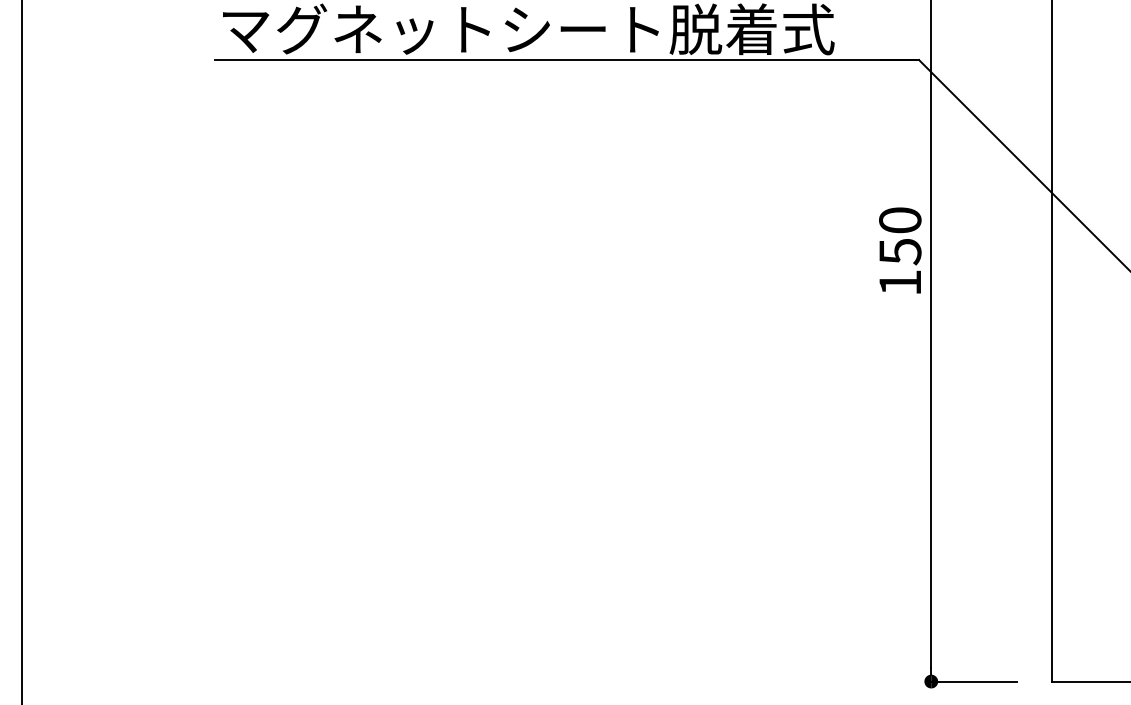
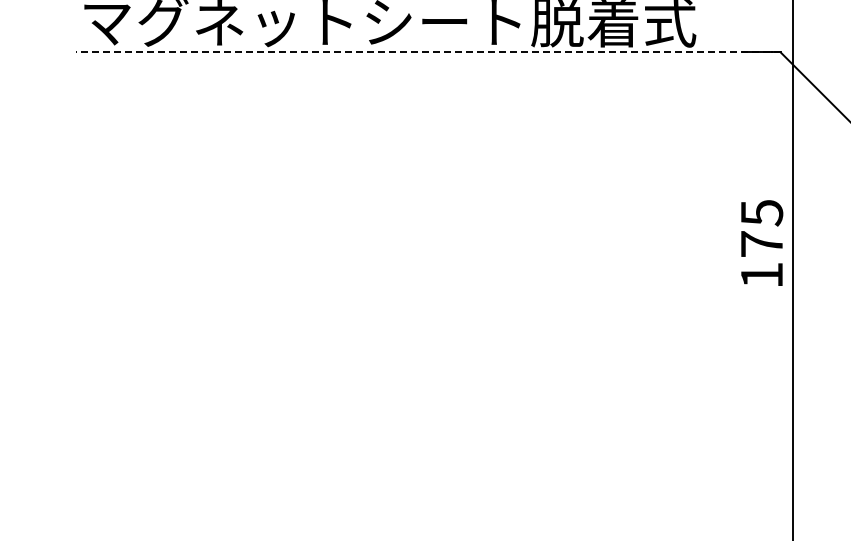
line: (566, 60) -> (428, 52), solid -> dashed
text: (900, 236) -> (762, 228), 150 -> 175

